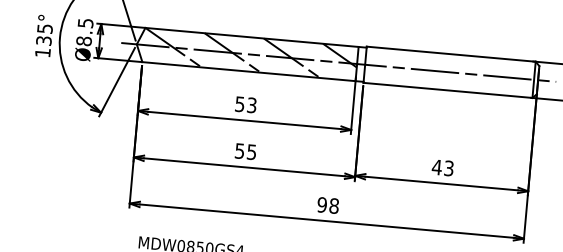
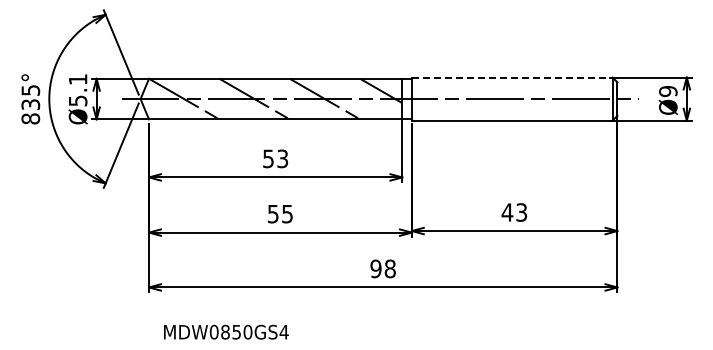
text: (84, 32) -> (77, 90), Ø8.5 -> Ø5.1
text: (42, 52) -> (30, 118), 135° -> 835°
line: (451, 54) -> (512, 77), solid -> dashed

